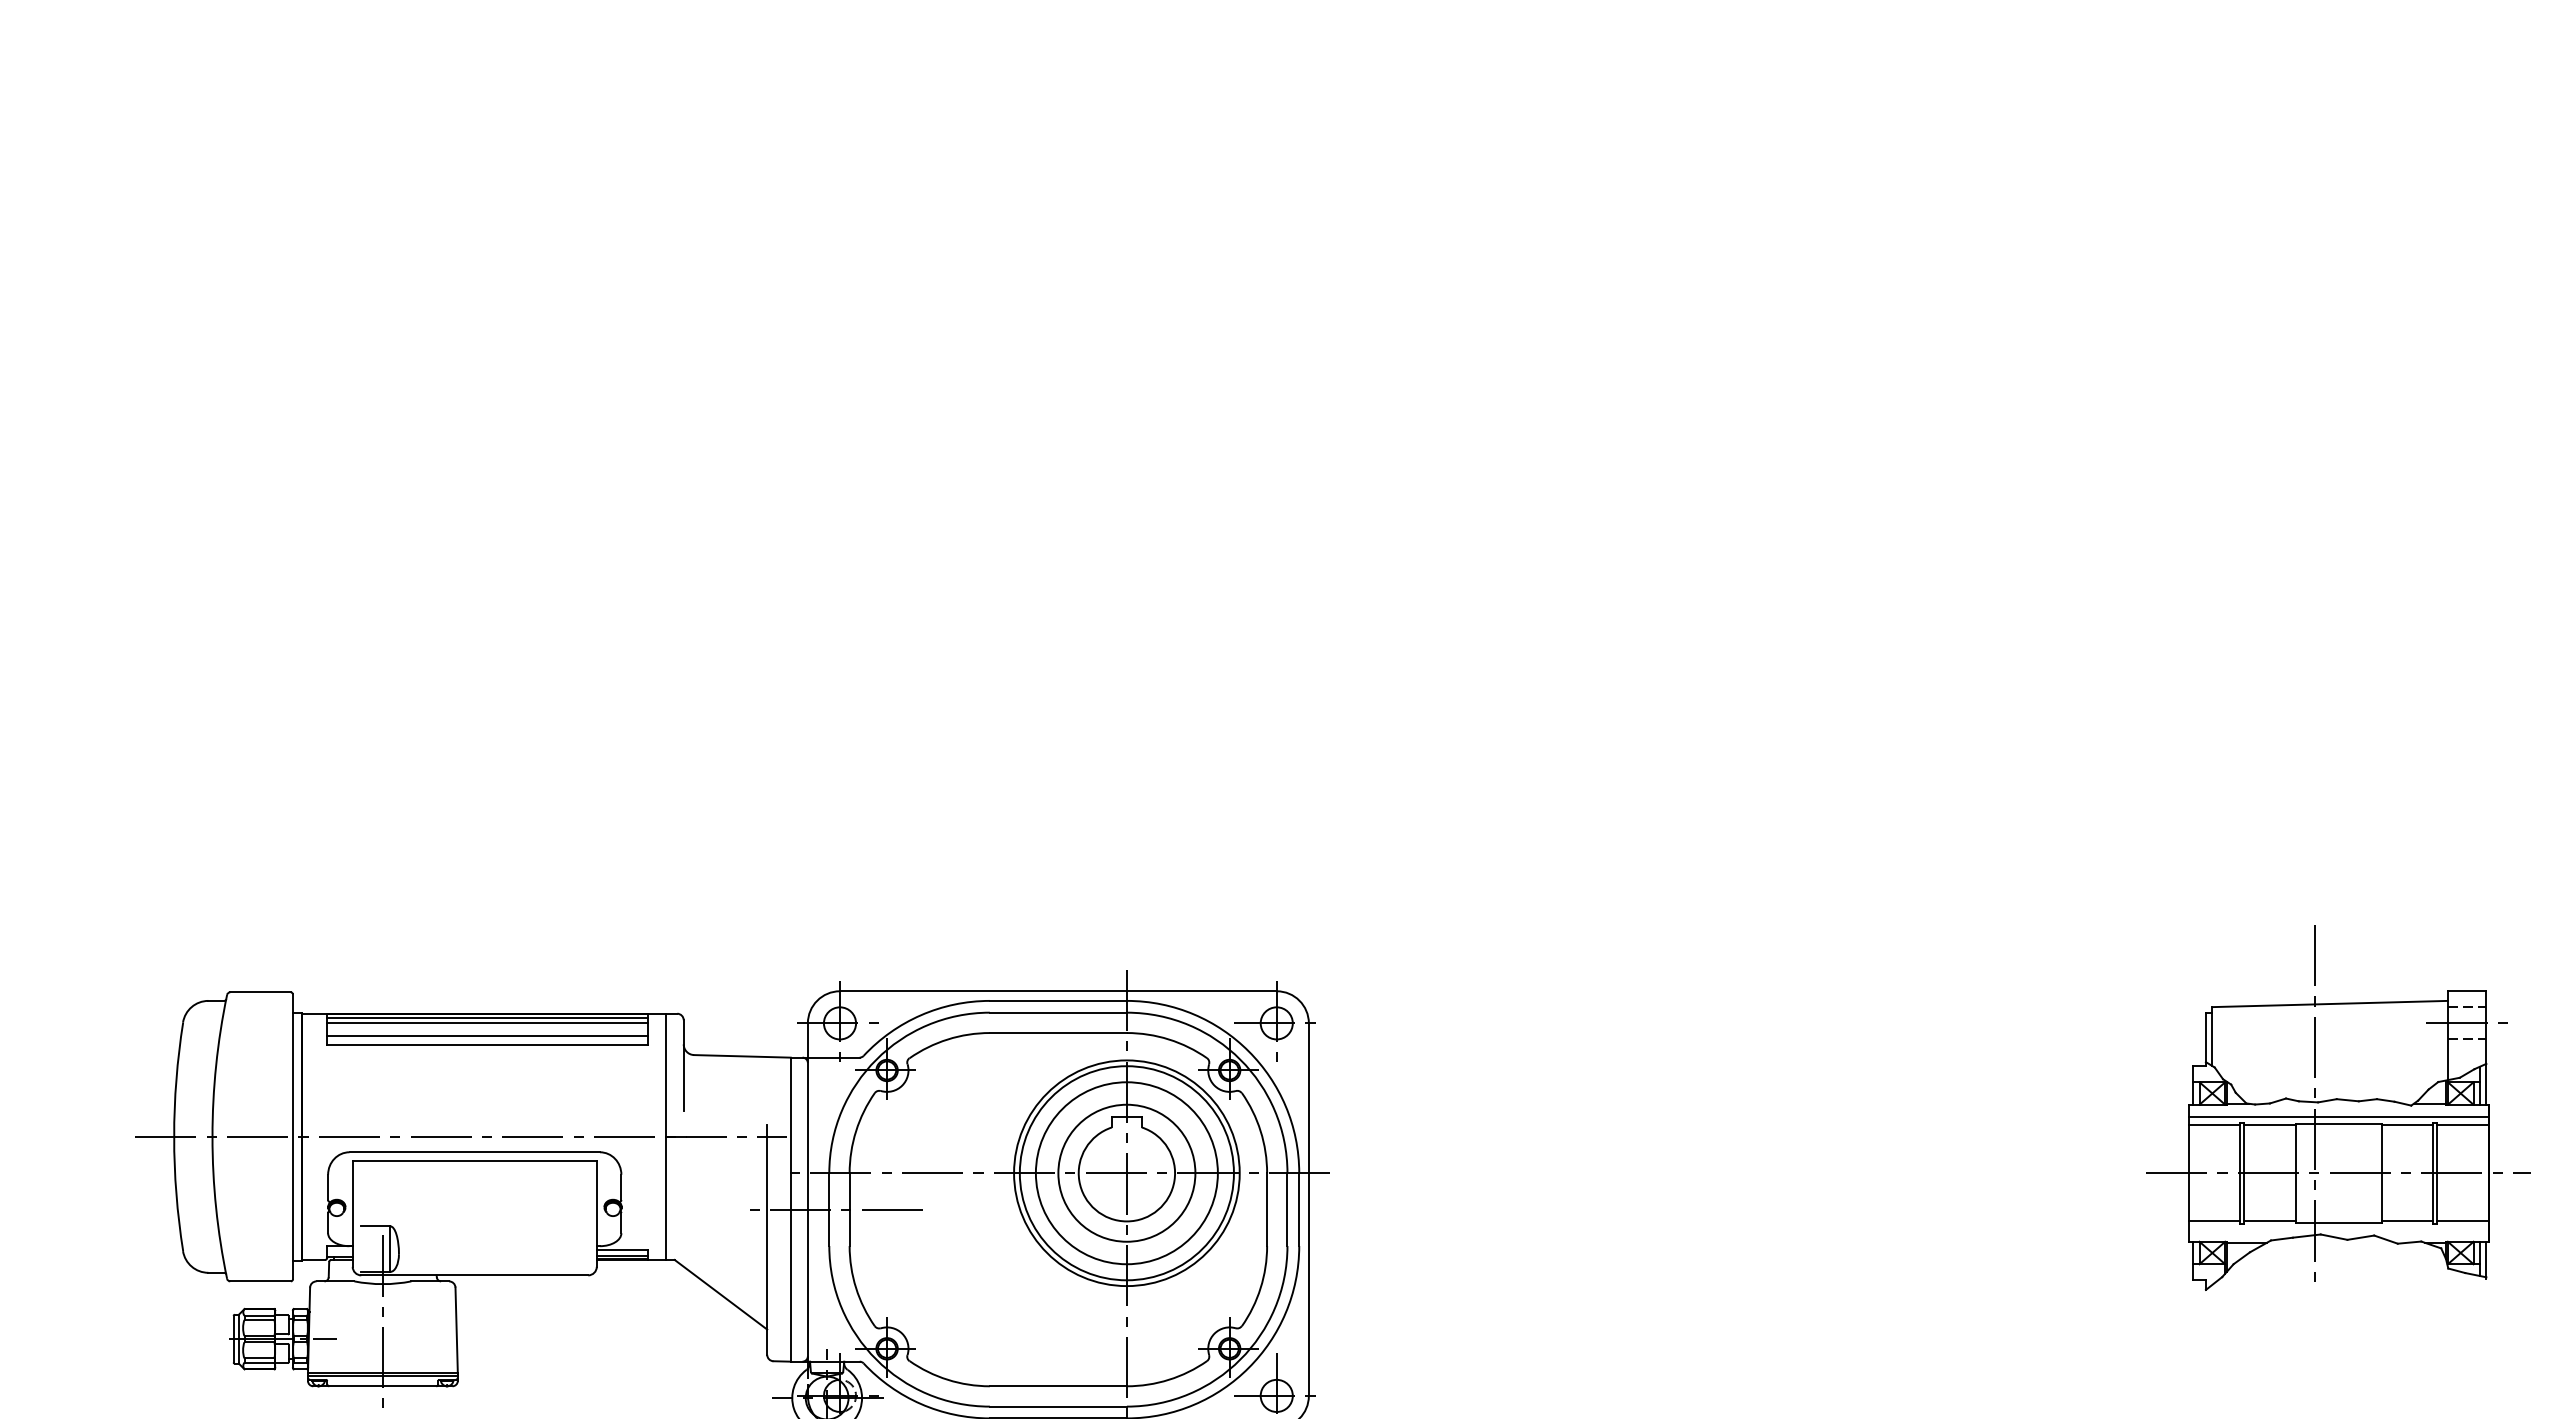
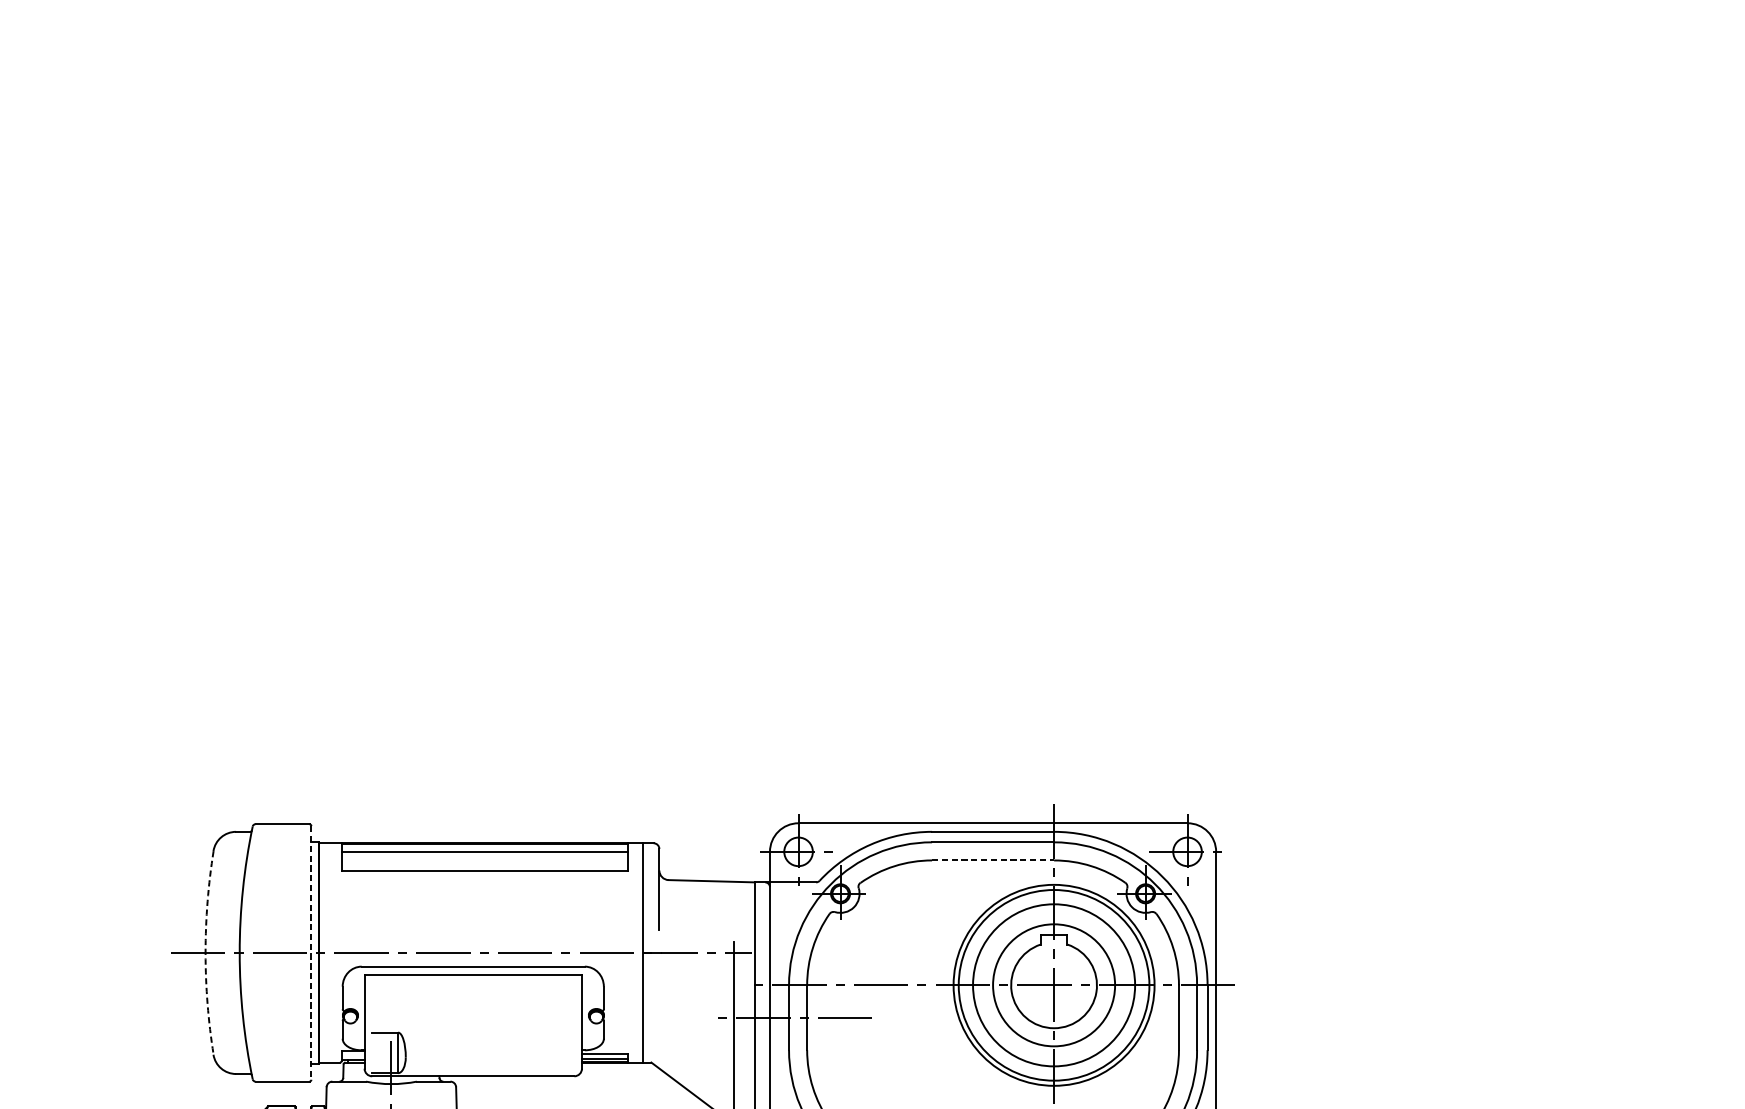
line: (487, 1017) -> (484, 846), removed
line: (1058, 1033) -> (993, 860), solid -> dashed
line: (487, 1036) -> (484, 863), removed
arc: (174, 1136) -> (205, 952), solid -> dashed
line: (292, 1137) -> (310, 953), solid -> dashed

